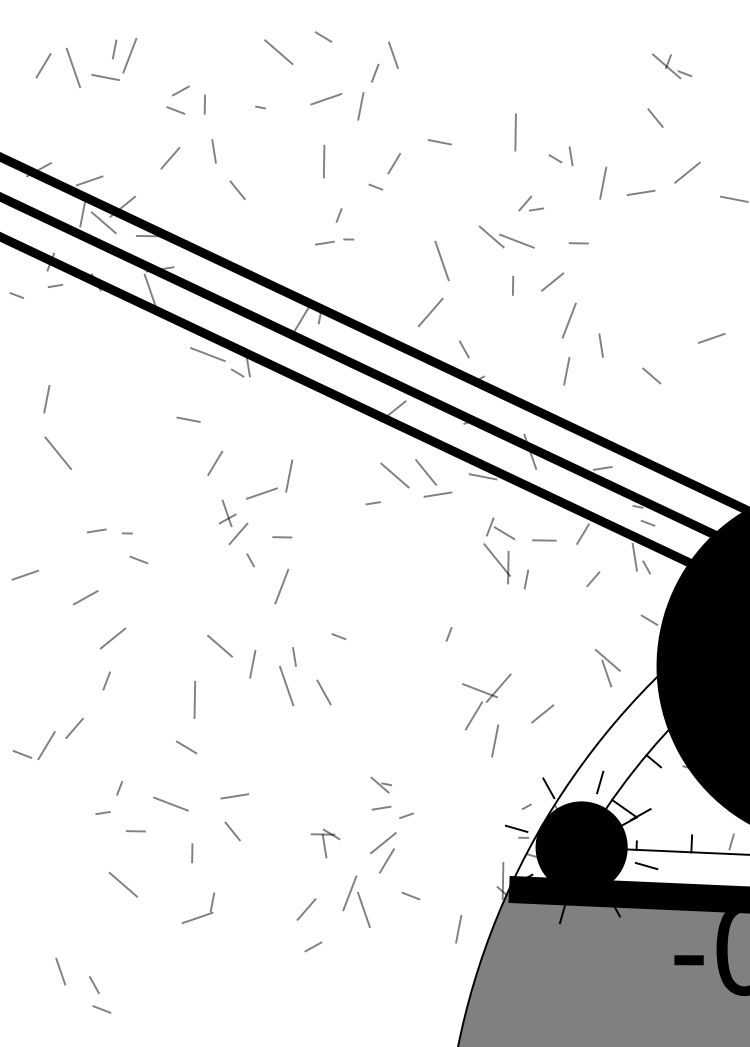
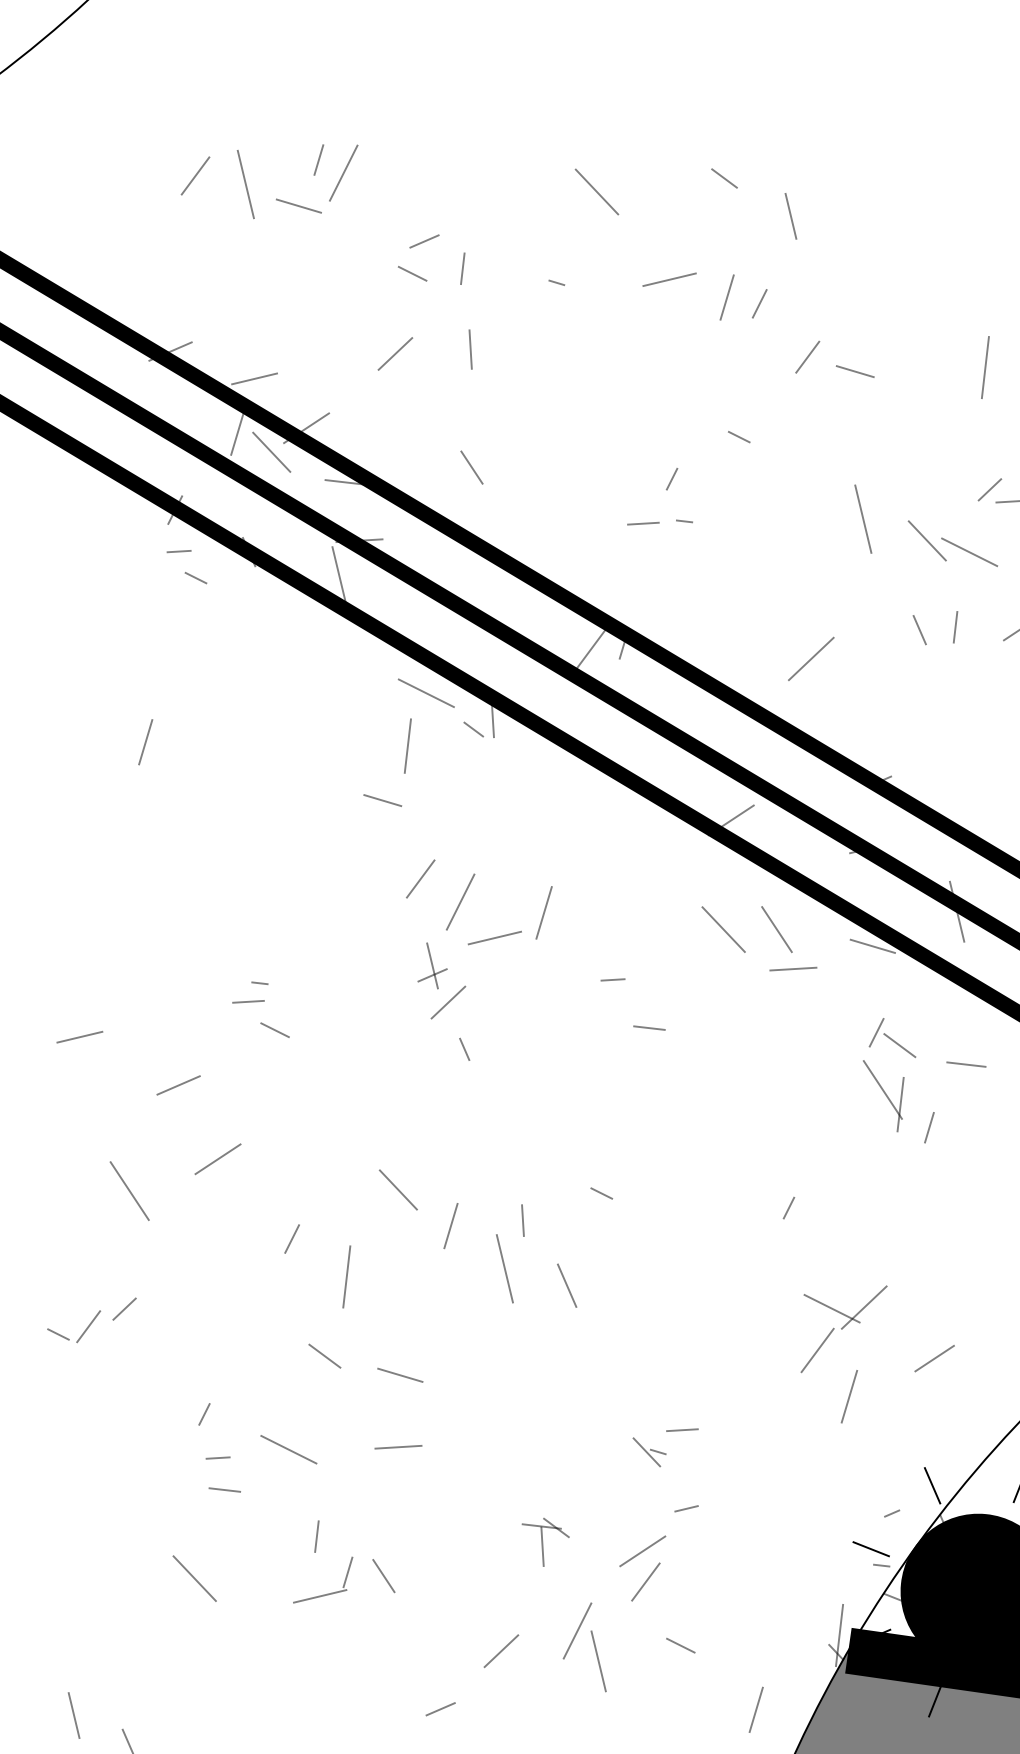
line: (323, 36) -> (724, 177), moved
line: (375, 72) -> (760, 302), moved
line: (324, 161) -> (408, 746), moved
line: (393, 163) -> (806, 356), moved
line: (237, 189) -> (471, 466), moved
line: (441, 260) -> (862, 518), moved
line: (16, 295) -> (195, 577), moved
line: (464, 349) -> (920, 630), moved
line: (57, 452) -> (128, 1189), moved
line: (372, 503) -> (611, 980), moved
line: (96, 530) -> (248, 1001), moved
line: (282, 537) -> (649, 1028), moved
line: (281, 586) -> (460, 901), moved
line: (106, 680) -> (291, 1238), moved
part: (47, 738) -> (90, 1317), size x0.71
line: (231, 753) -> (400, 1373), added
line: (381, 808) -> (682, 1430), moved
line: (102, 812) -> (217, 1457), moved
line: (232, 831) -> (383, 1576), moved
part: (201, 915) -> (327, 1592), moved
line: (313, 946) -> (440, 1708), moved

